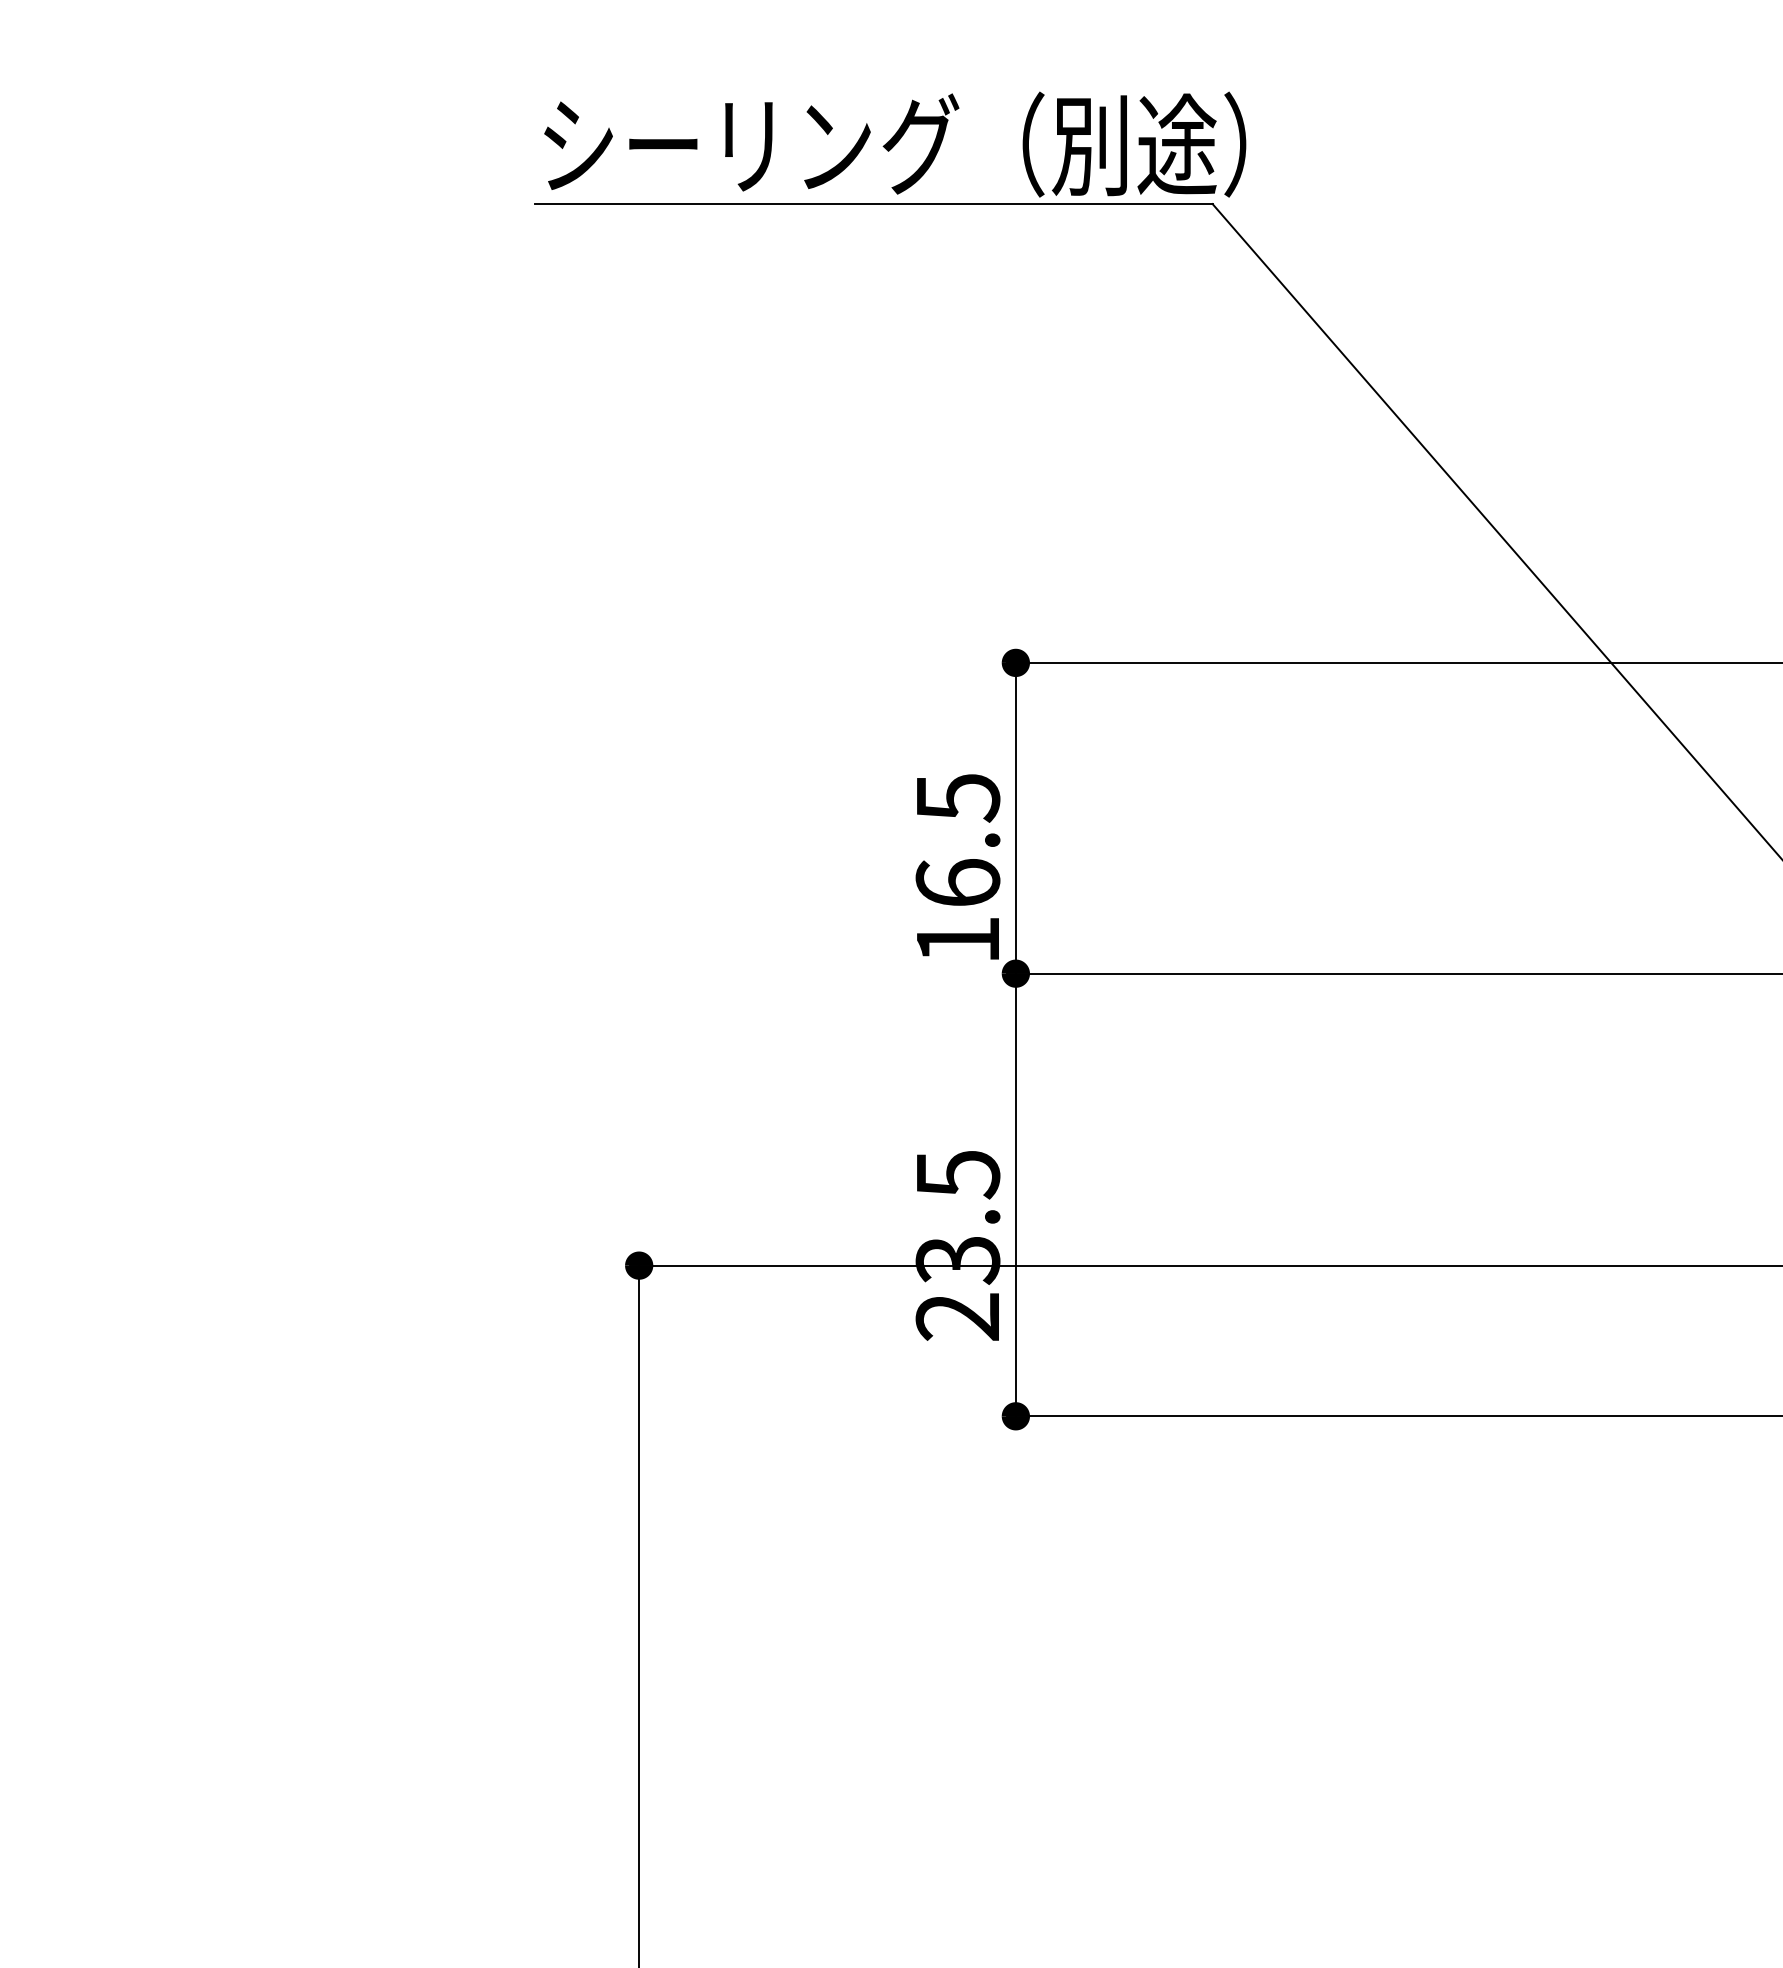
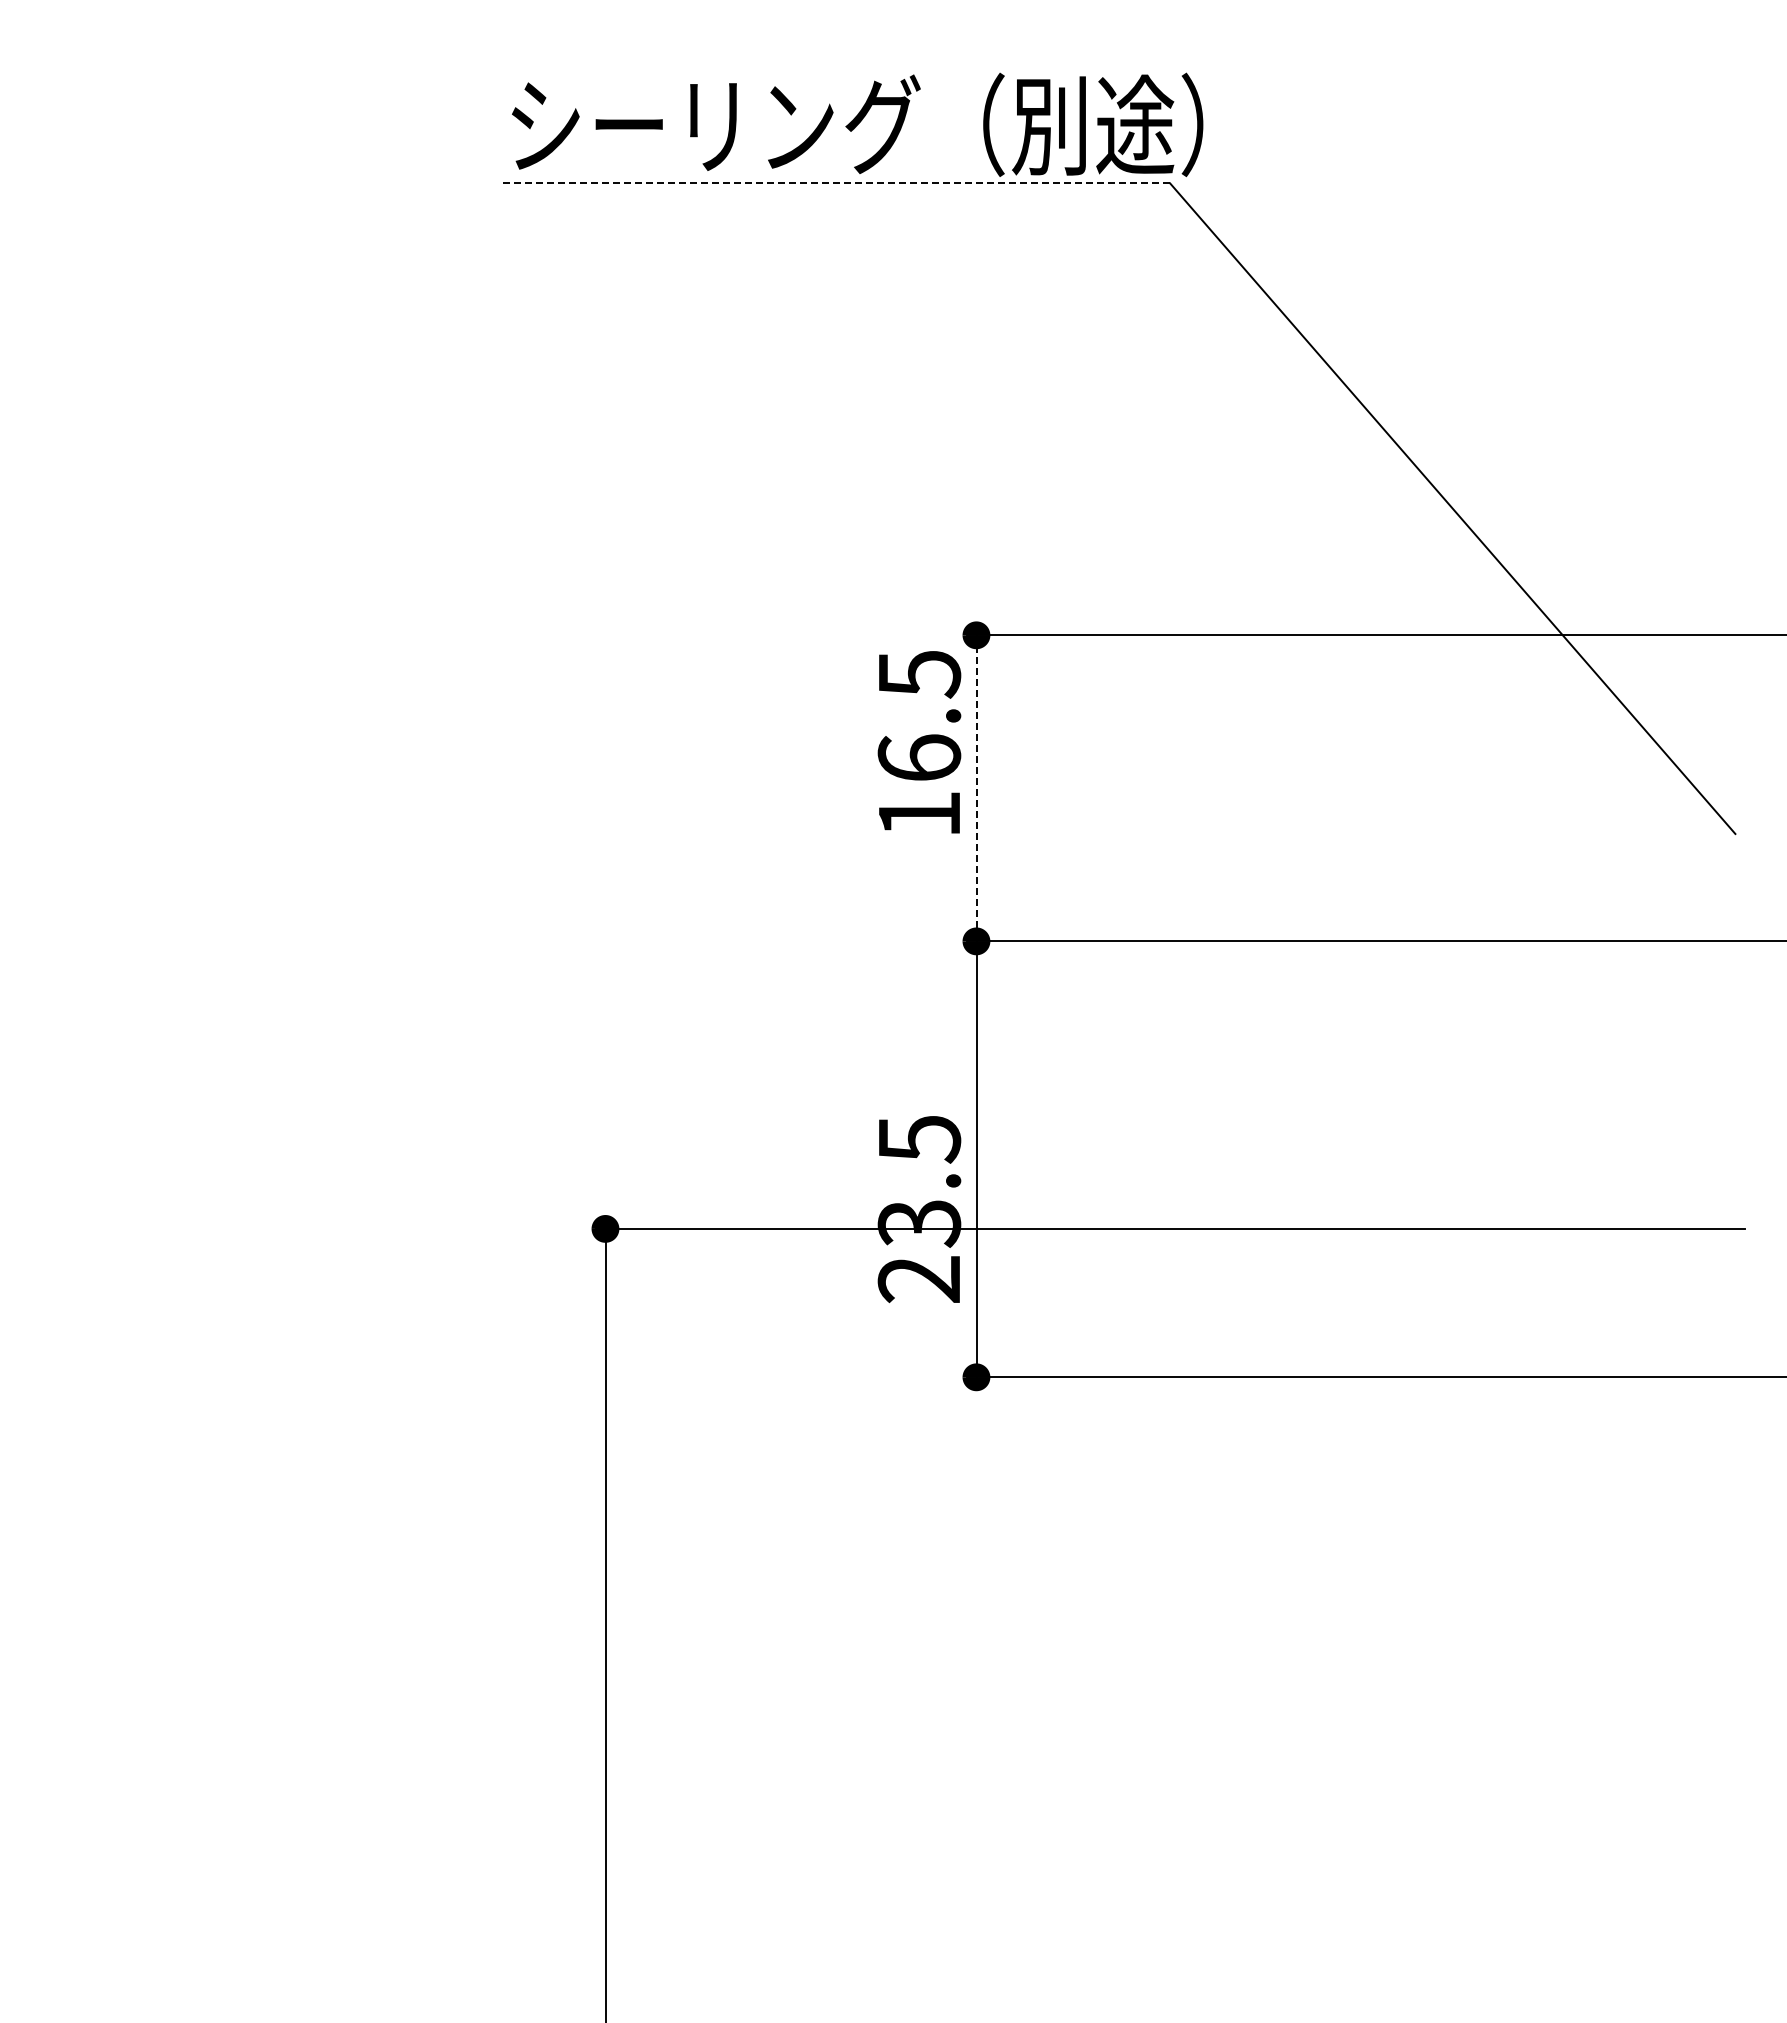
line: (873, 204) -> (836, 183), solid -> dashed
line: (1015, 818) -> (976, 788), solid -> dashed
text: (958, 867) -> (919, 742), moved

